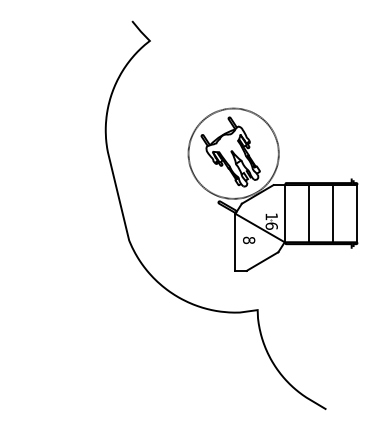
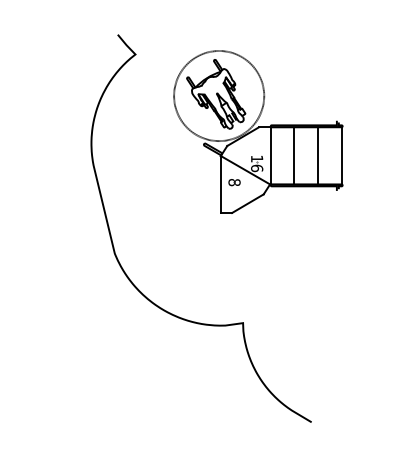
part: (273, 189) -> (258, 131), moved

